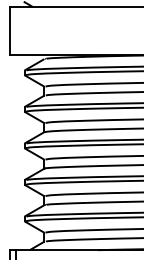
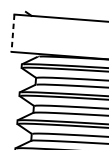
line: (9, 31) -> (12, 33), solid -> dashed

